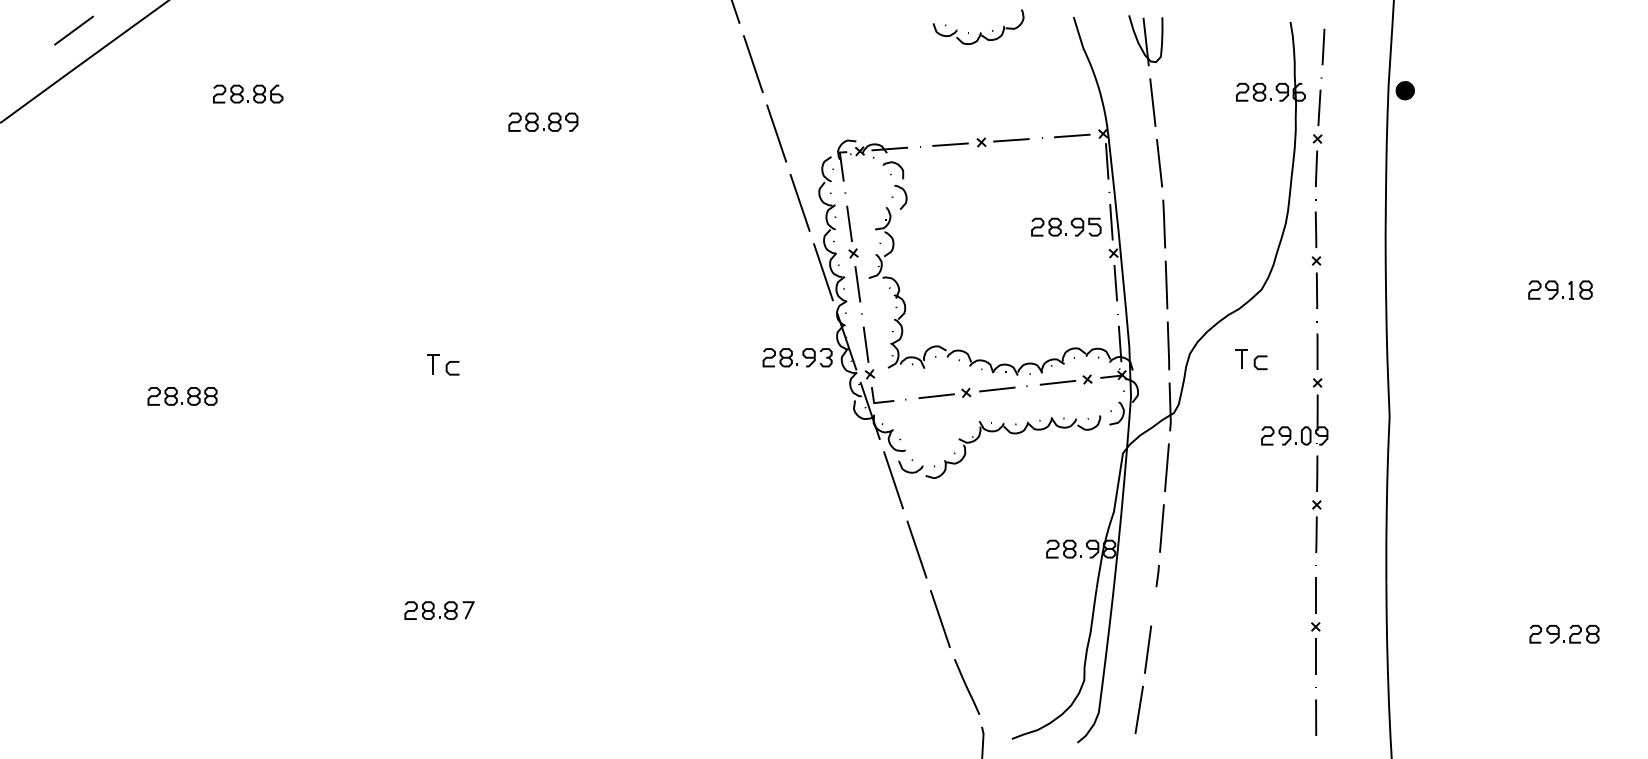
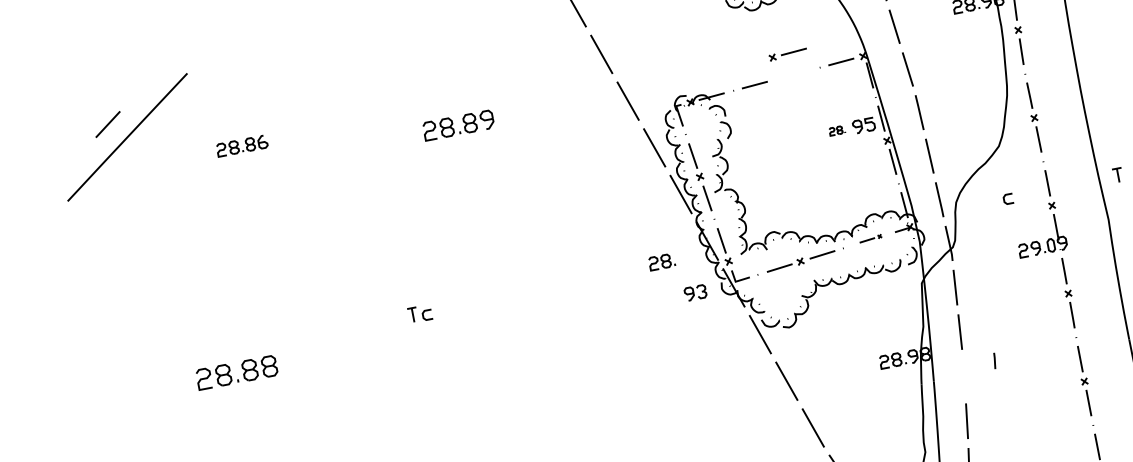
part: (543, 121) -> (458, 124), size x1.4
part: (1002, 142) -> (787, 54), moved
part: (1048, 226) -> (836, 130), size x0.6
part: (817, 357) -> (695, 292), moved
part: (1241, 358) -> (1117, 174), moved
part: (1065, 379) -> (870, 238), size x0.6
part: (182, 396) -> (236, 372), size x1.6
line: (1157, 576) -> (994, 361), moved

